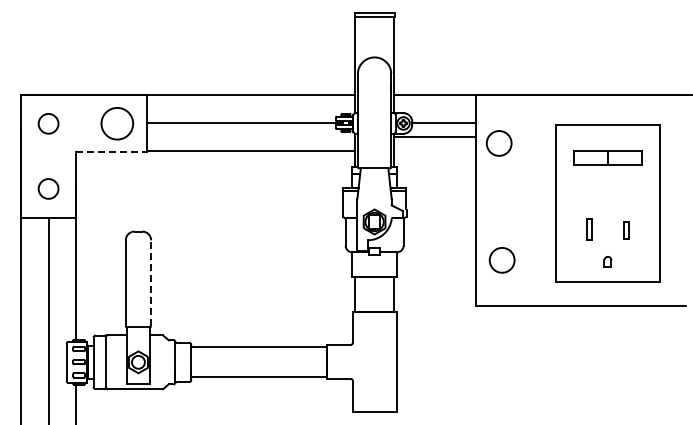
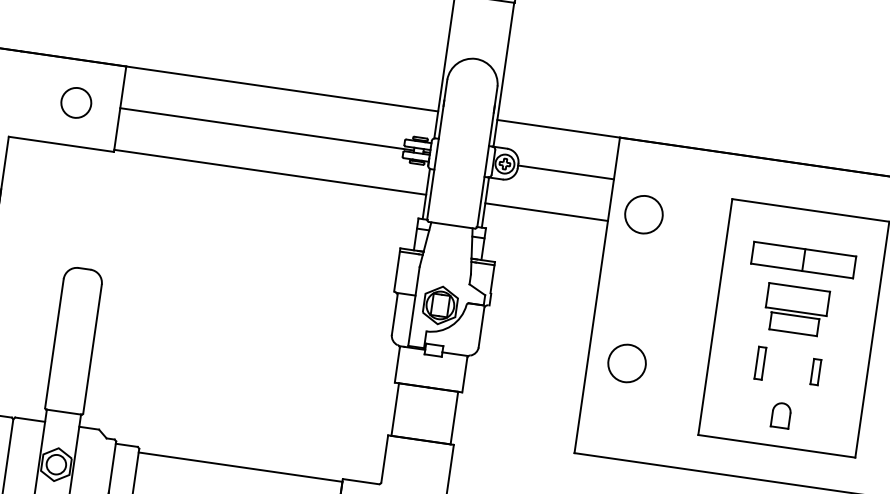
circle: (117, 123) -> (76, 102), size x0.62
line: (435, 136) -> (547, 211), moved
line: (112, 152) -> (62, 144), dashed -> solid
part: (607, 191) -> (795, 310), added
circle: (501, 260) -> (626, 363), moved
part: (607, 261) -> (780, 414), size x1.67
line: (151, 282) -> (93, 347), dashed -> solid

